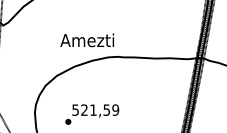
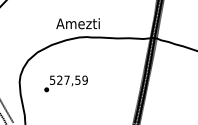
text: (86, 40) -> (77, 23), moved
text: (92, 109) -> (66, 79), 521,59 -> 527,59

